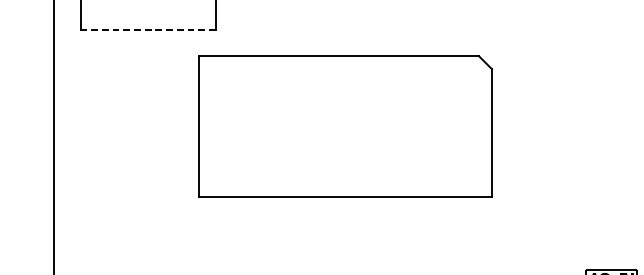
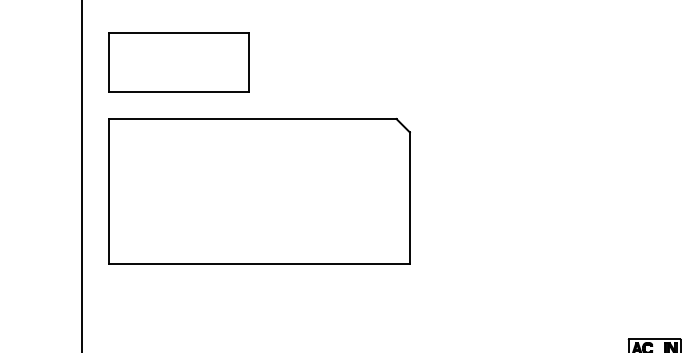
line: (148, 30) -> (179, 92), dashed -> solid
part: (345, 126) -> (259, 191), moved

